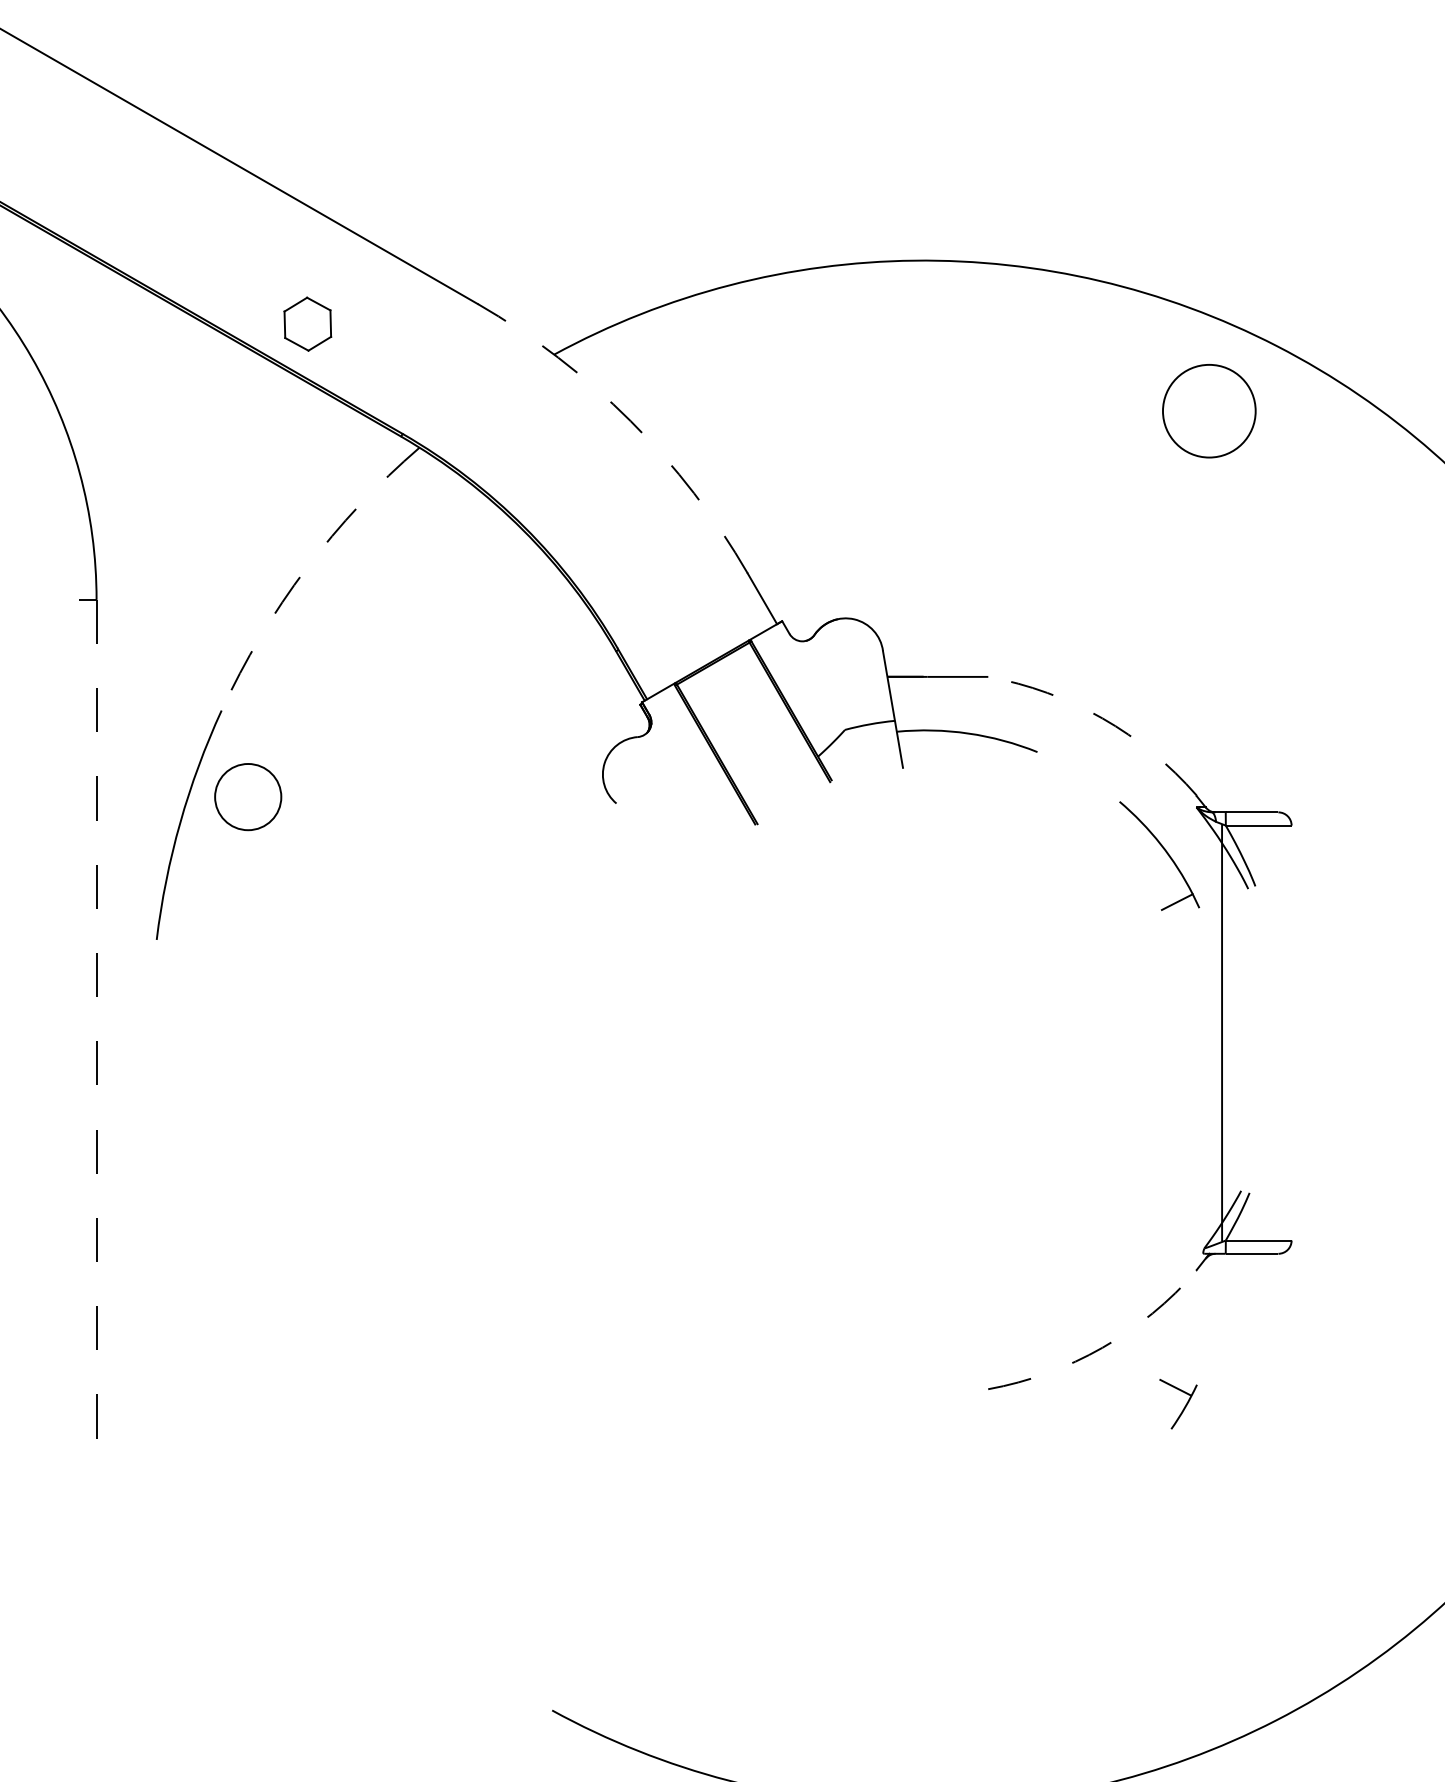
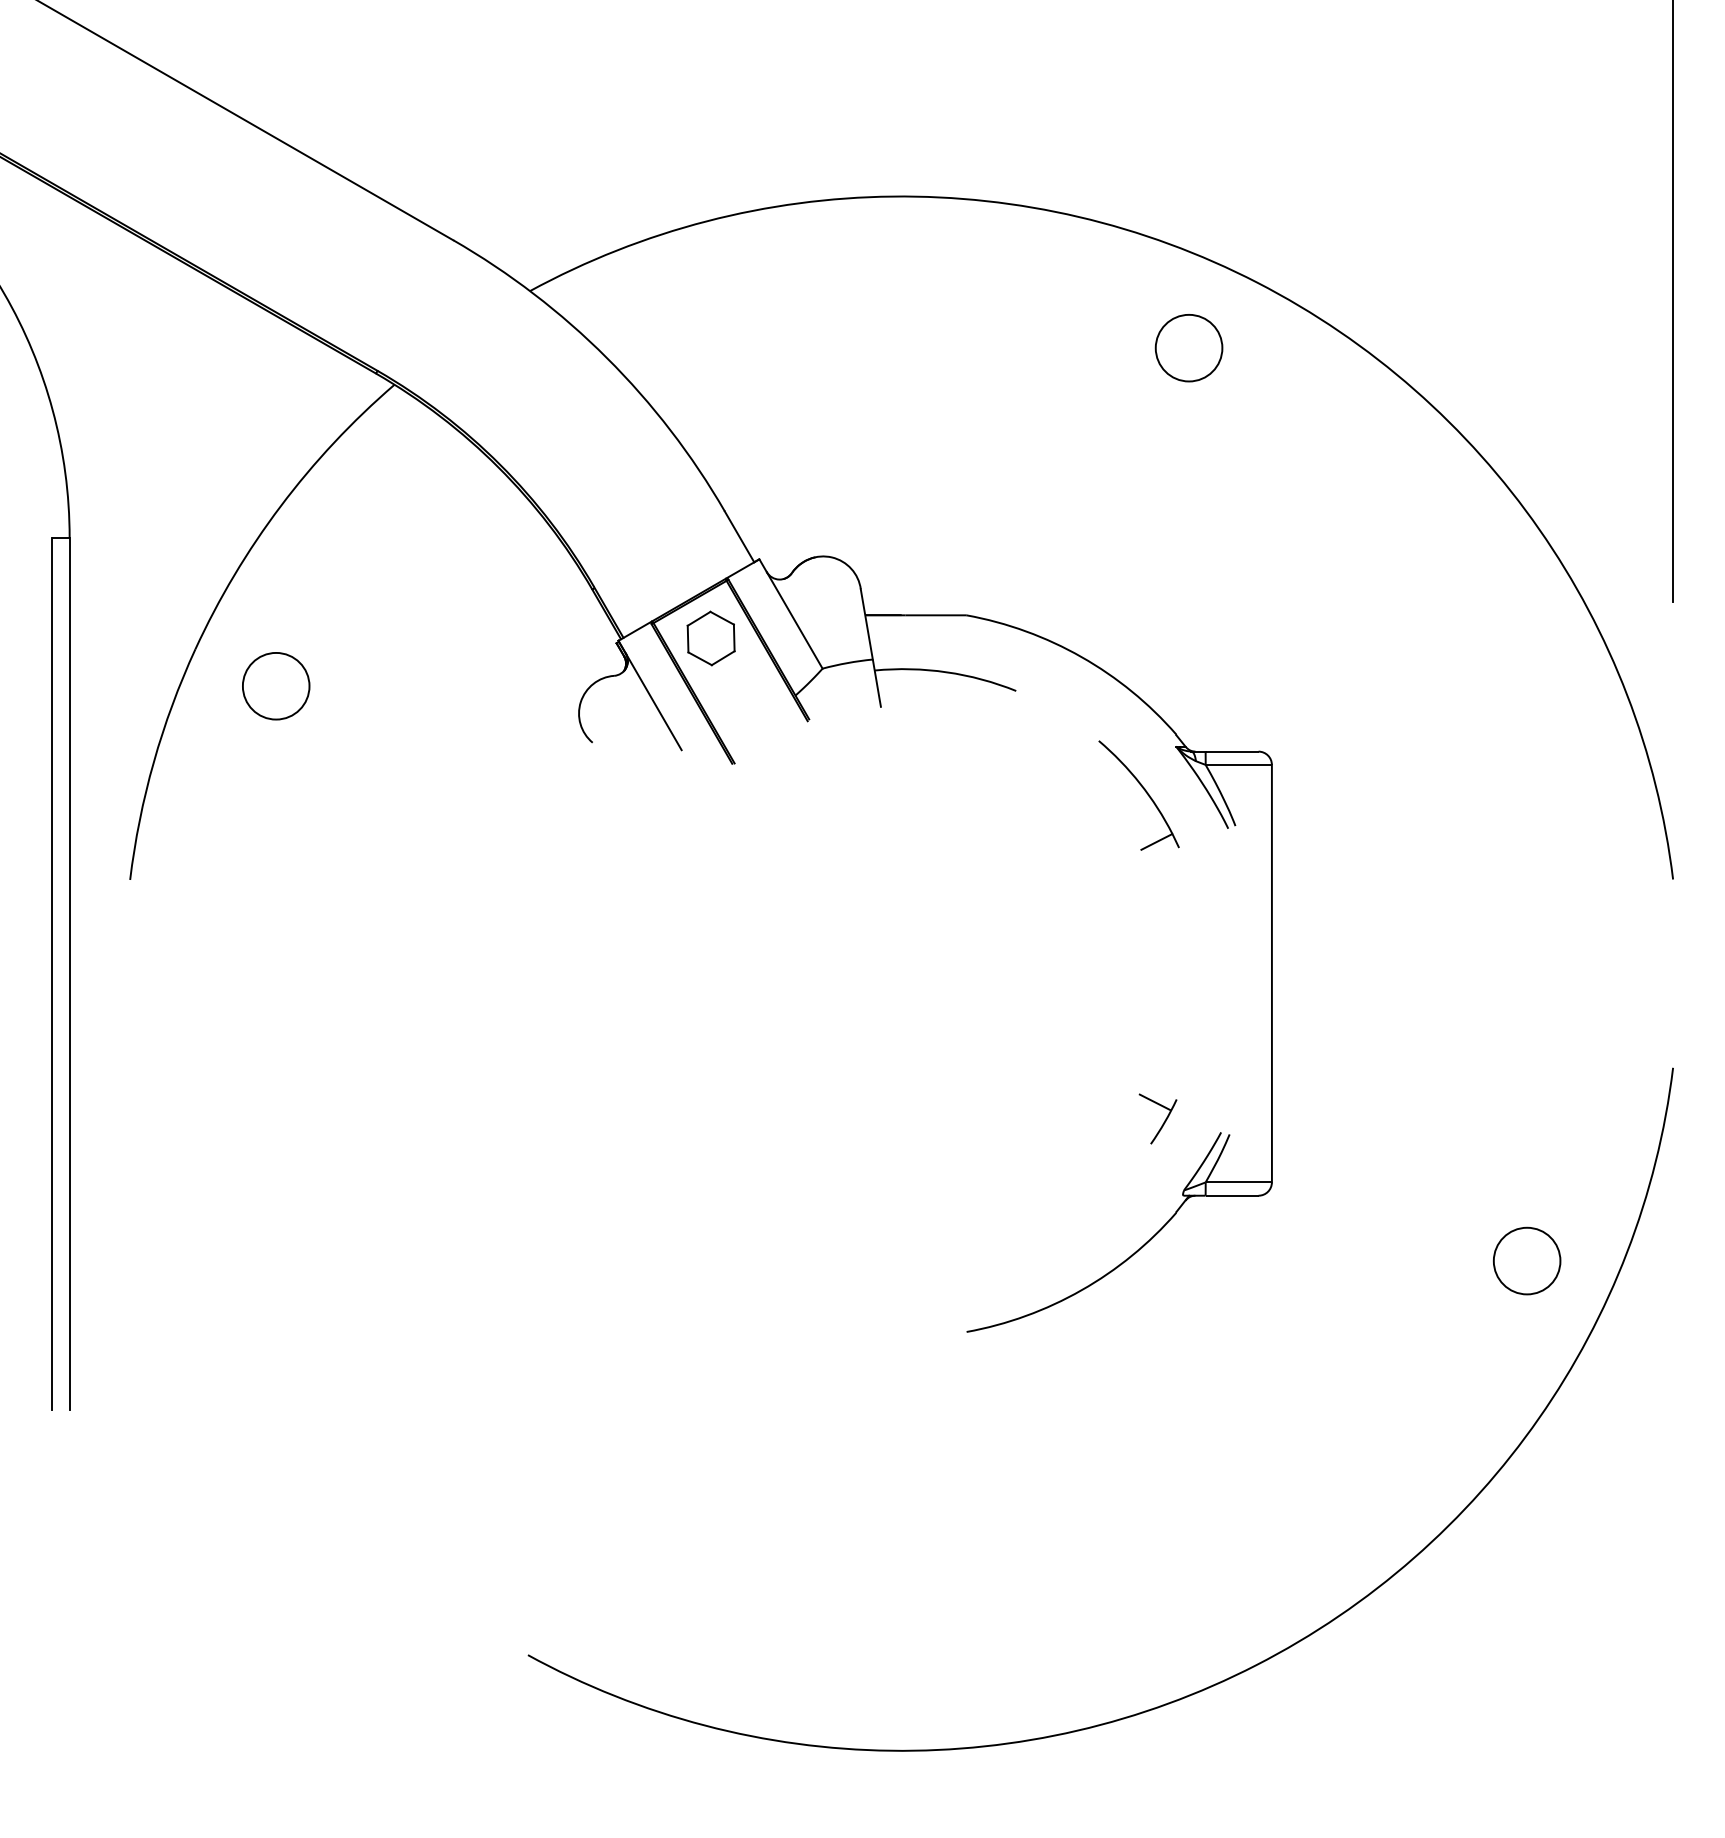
part: (307, 324) -> (710, 638), moved
circle: (1208, 411) -> (1188, 348), size x0.71
arc: (630, 420) -> (606, 357), dashed -> solid
arc: (306, 568) -> (280, 506), dashed -> solid
line: (817, 682) -> (794, 620), added
arc: (1102, 718) -> (1081, 657), dashed -> solid
line: (676, 762) -> (653, 701), added
circle: (248, 797) -> (276, 686), moved
line: (78, 1032) -> (51, 973), added
line: (96, 1032) -> (69, 973), dashed -> solid
line: (1221, 1032) -> (1271, 973), moved
arc: (1102, 1348) -> (1081, 1290), dashed -> solid
part: (1183, 1407) -> (1163, 1122), moved

